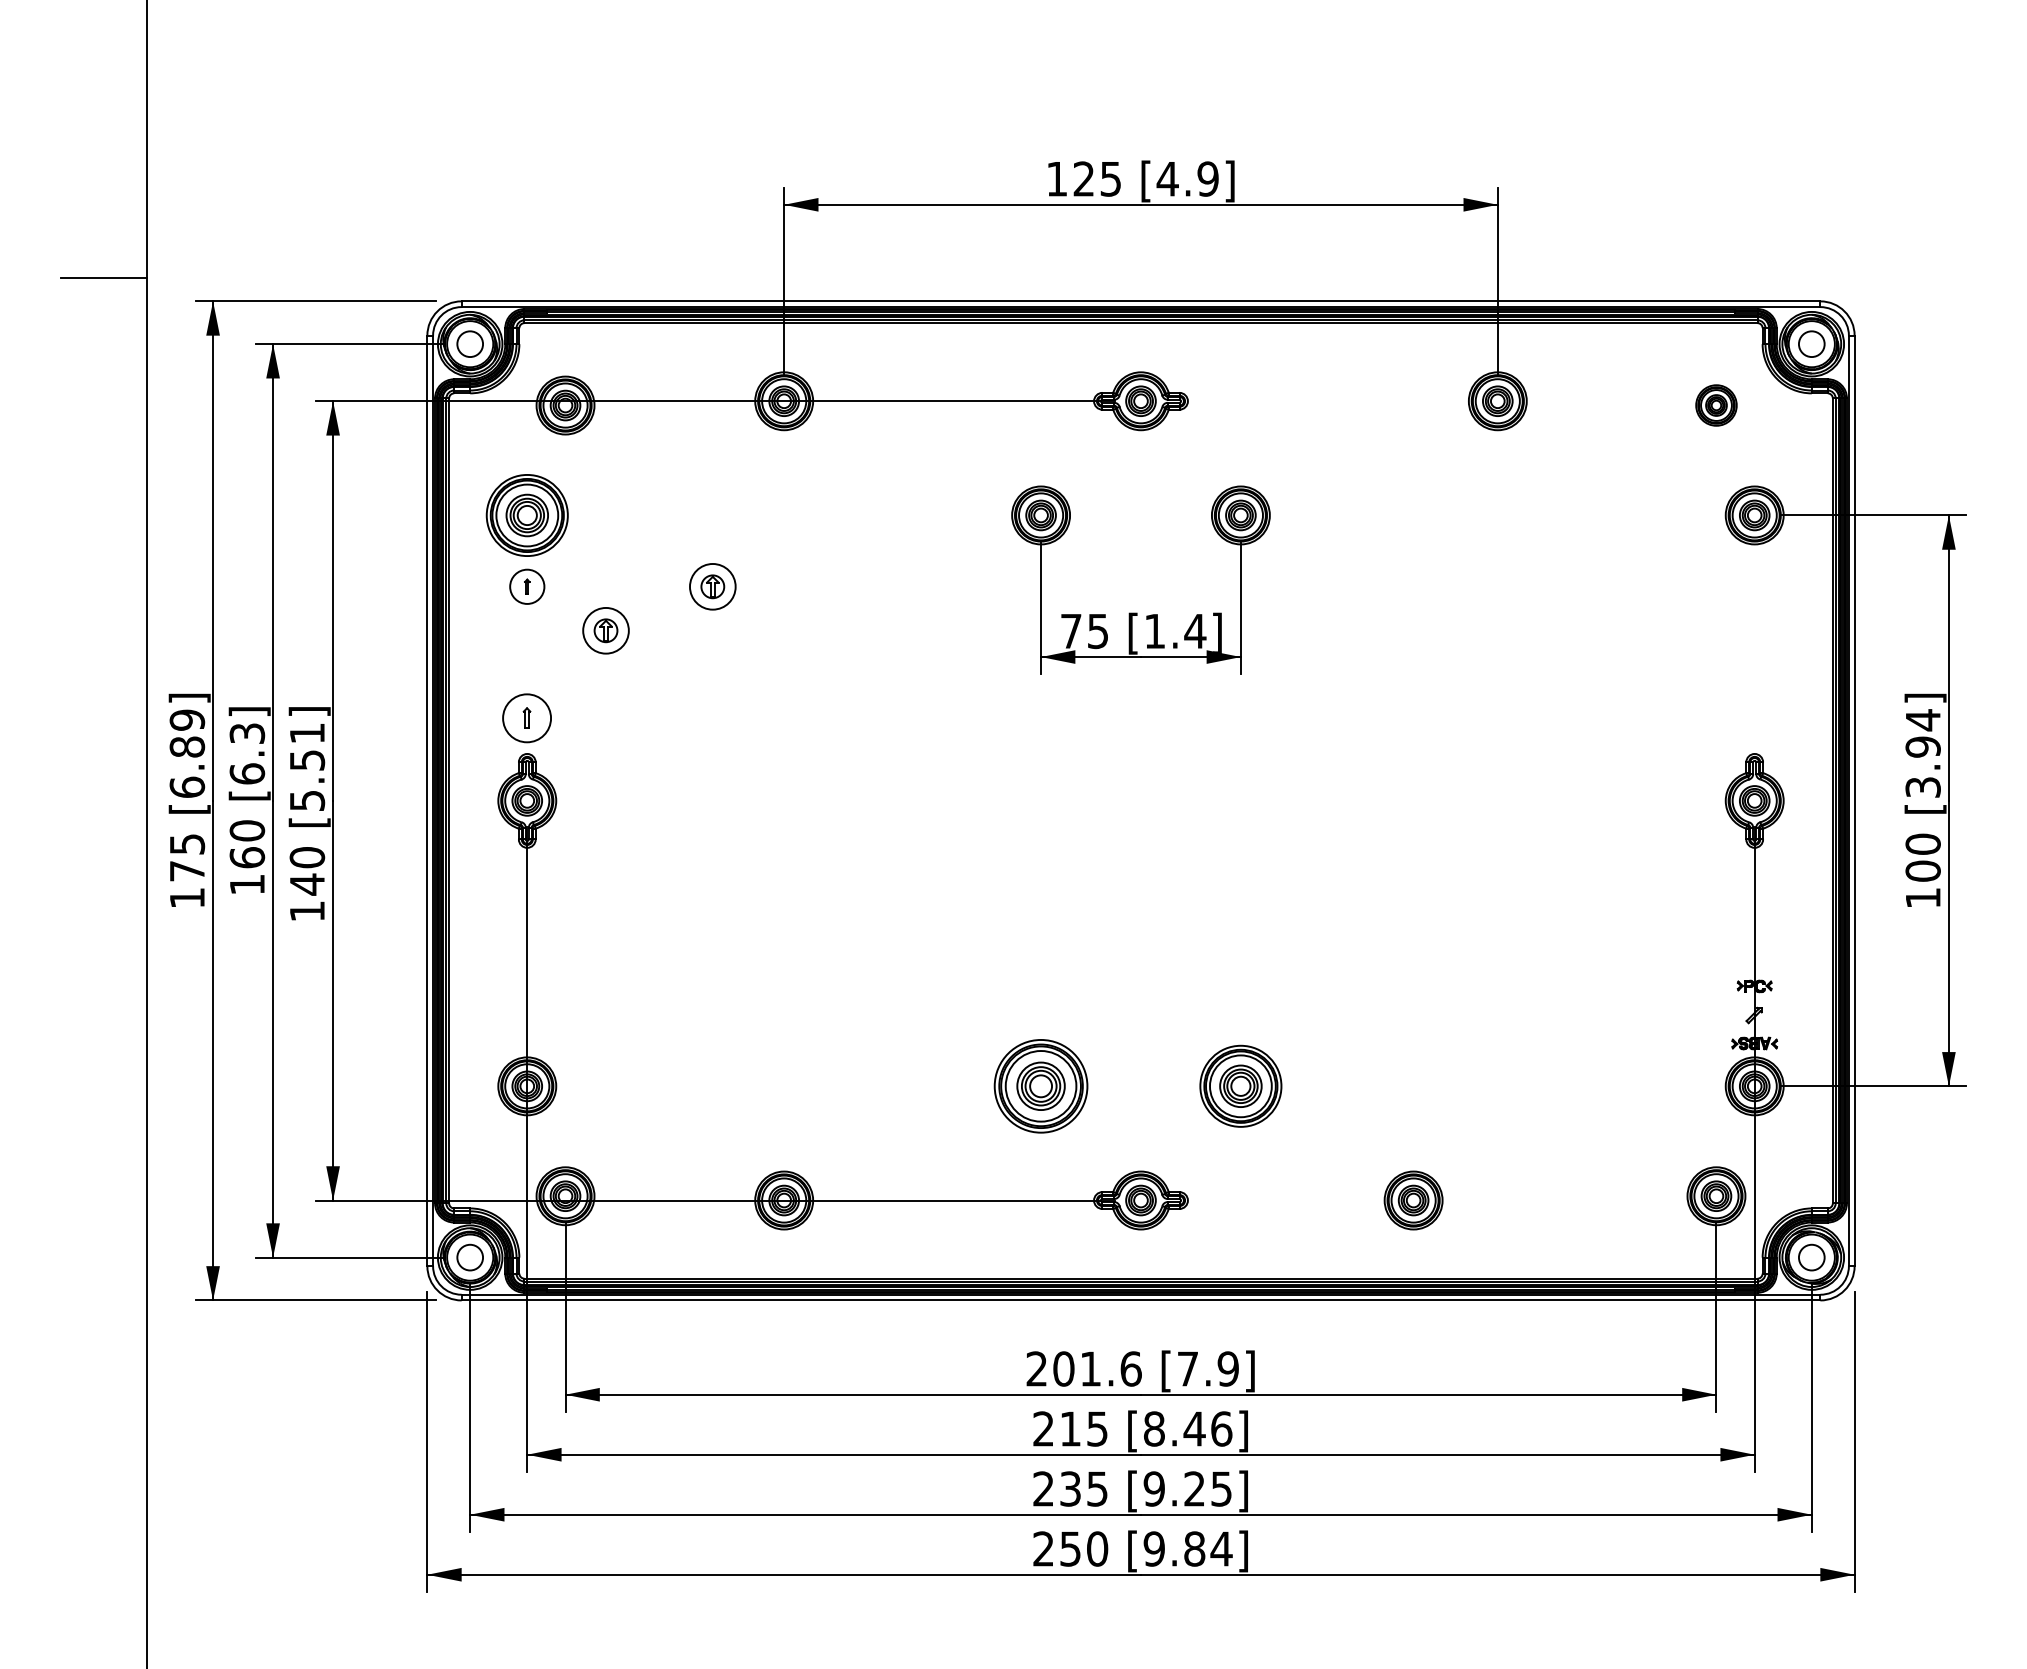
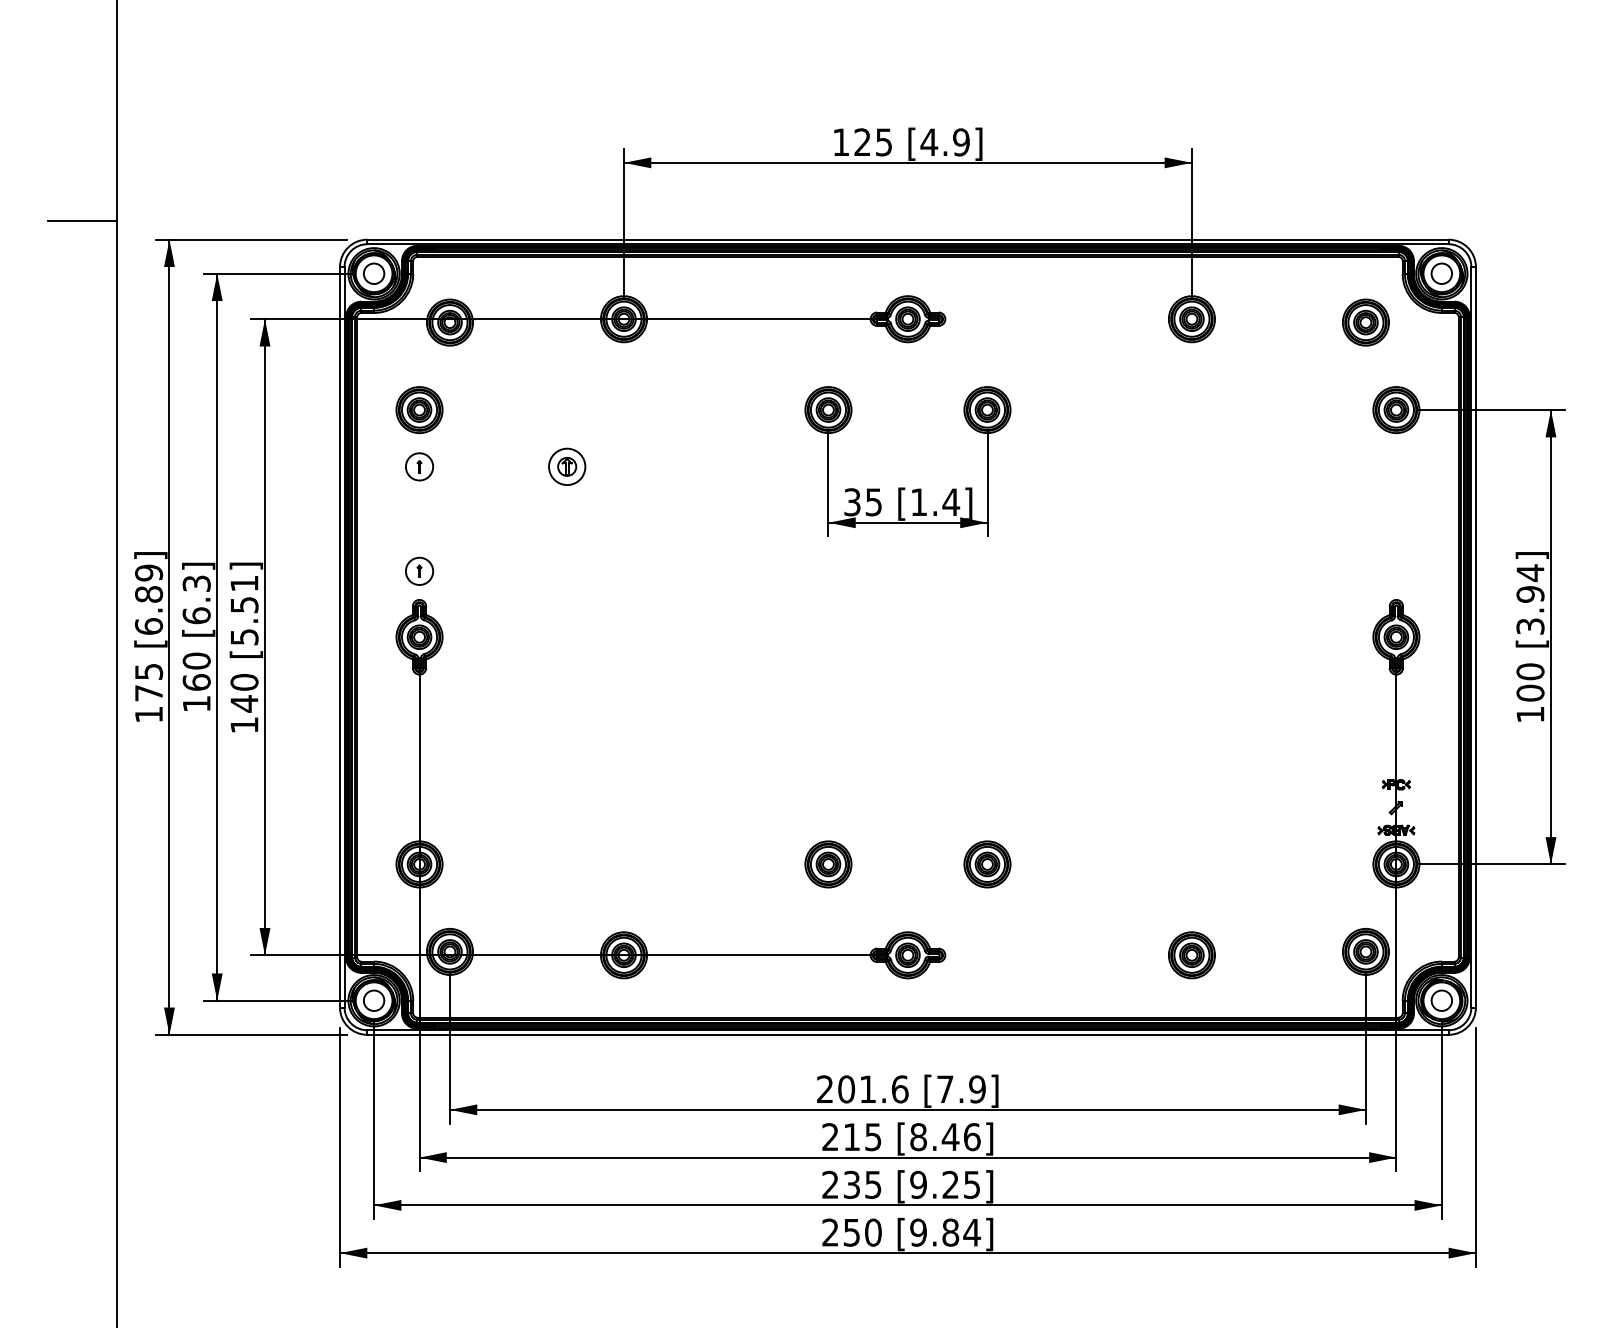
part: (1715, 405) -> (1365, 322), size x1.43
part: (527, 514) -> (419, 409), size x0.71
part: (606, 630) -> (482, 501), removed
text: (1071, 631) -> (852, 502), 75 -> 35
part: (527, 717) -> (419, 570), size x0.71
part: (1041, 1086) -> (828, 864), size x0.62
part: (1240, 1086) -> (987, 864), size x0.71
part: (1413, 1200) -> (1191, 955), moved

